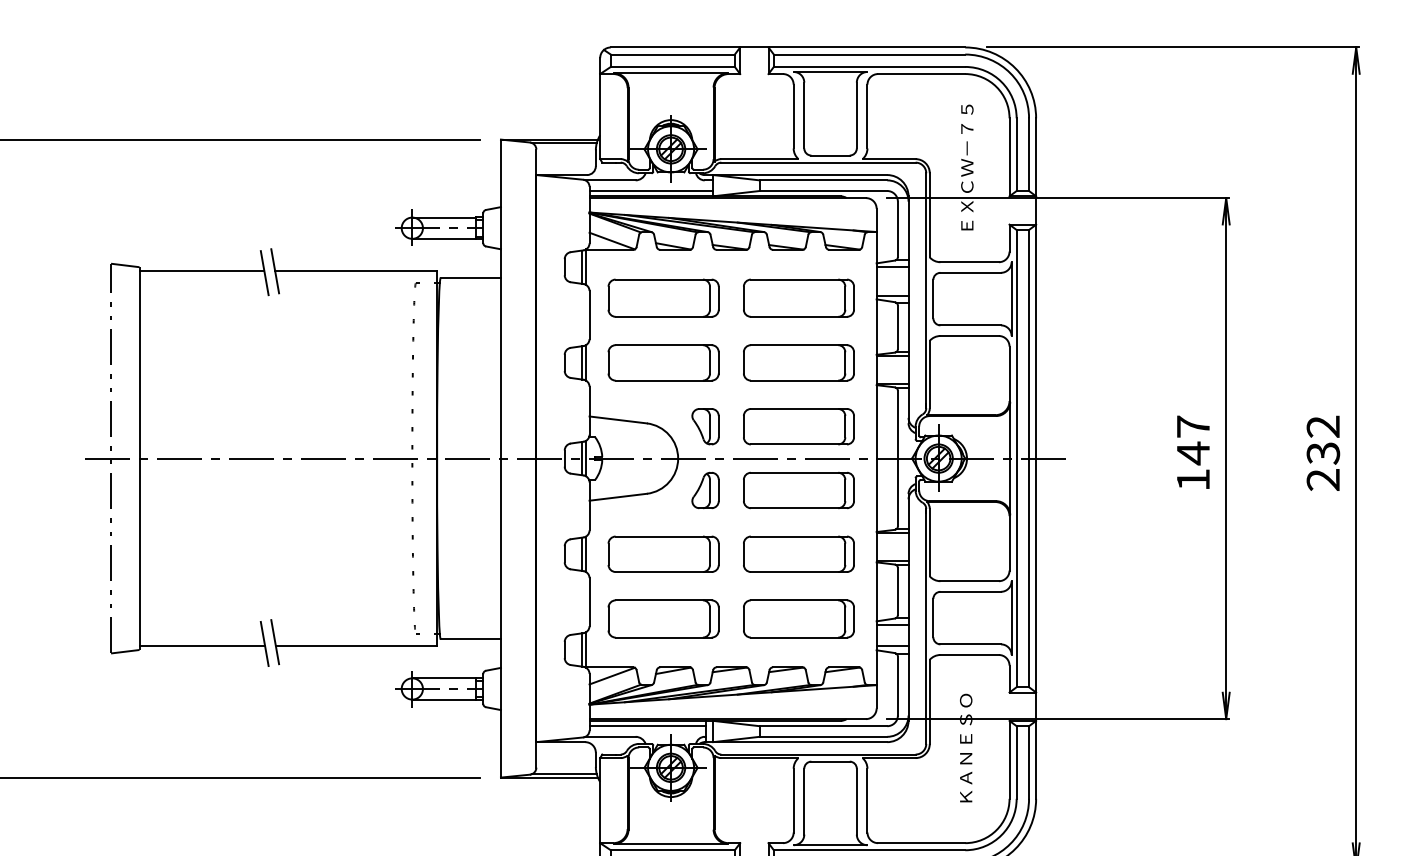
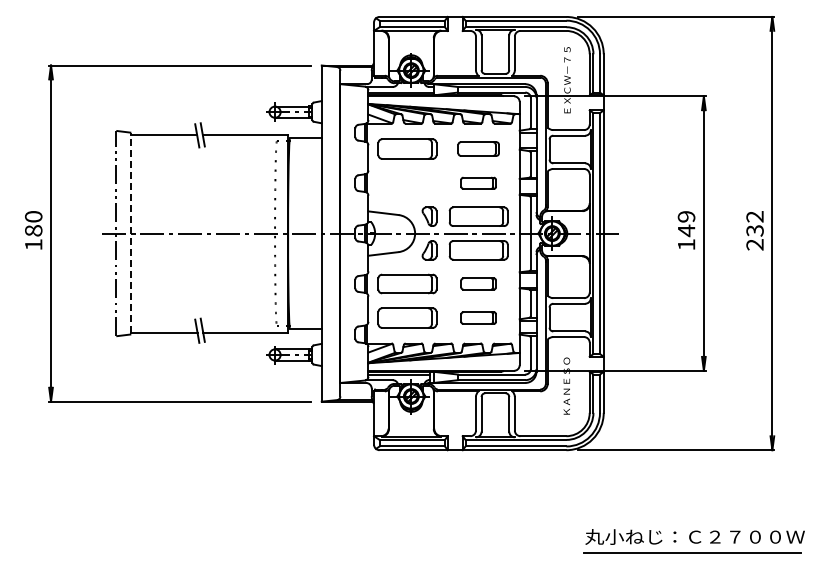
part: (798, 297) -> (478, 148), size x0.7
part: (663, 363) -> (407, 183), removed
part: (798, 363) -> (478, 183), size x0.6
text: (1193, 426) -> (686, 216), 147 -> 149
line: (139, 458) -> (131, 233), solid -> dashed
part: (798, 553) -> (478, 283), size x0.6
part: (798, 617) -> (478, 317), size x0.6

